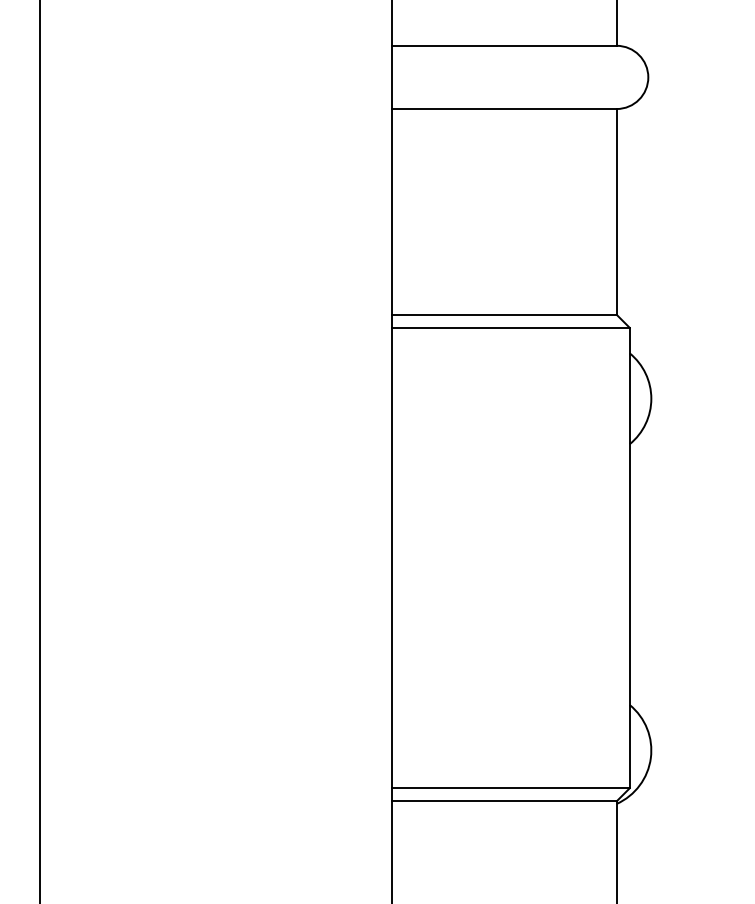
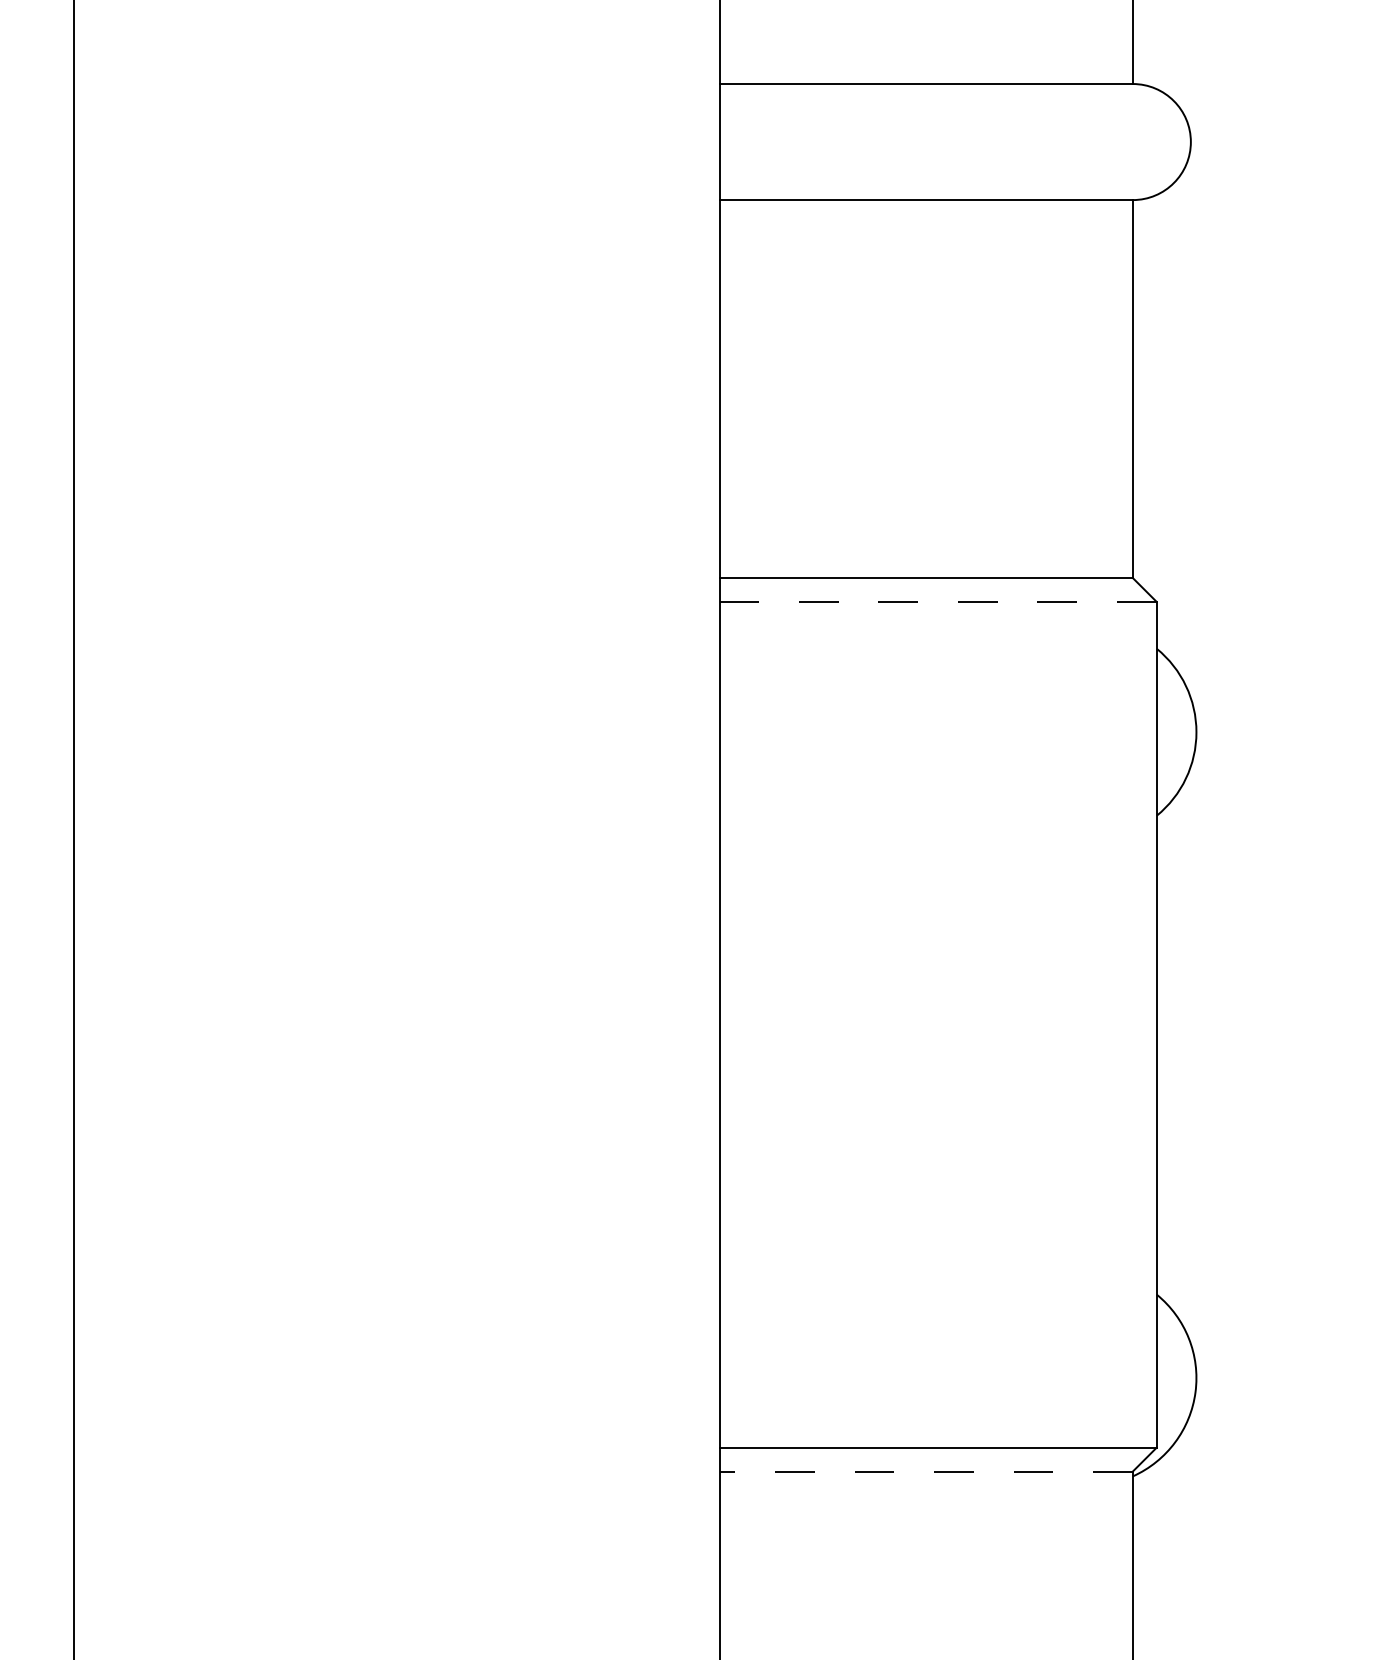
line: (510, 327) -> (937, 601), solid -> dashed
line: (504, 801) -> (926, 1471), solid -> dashed

